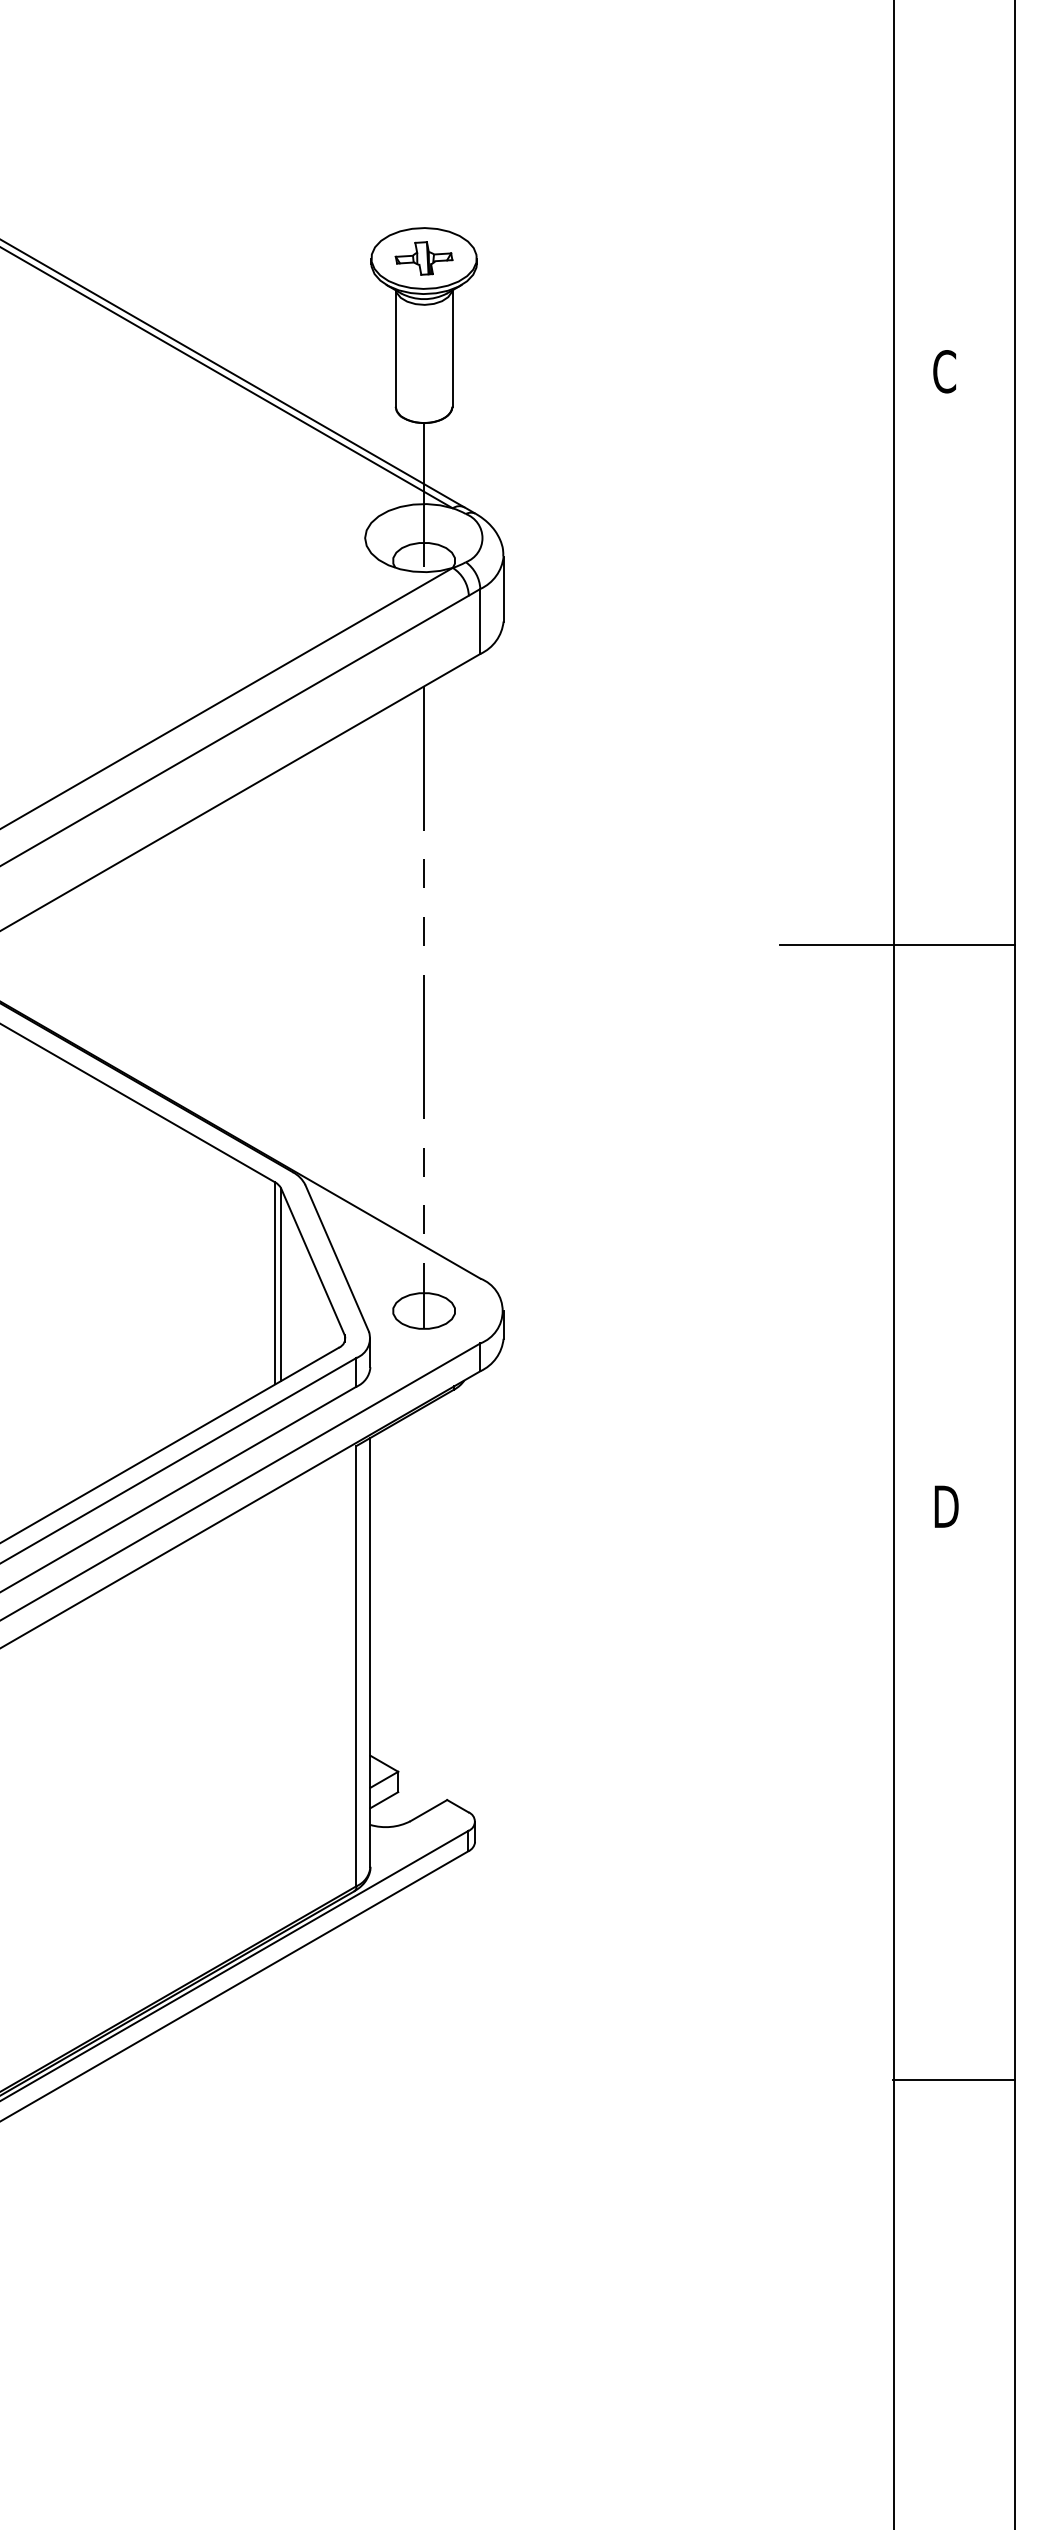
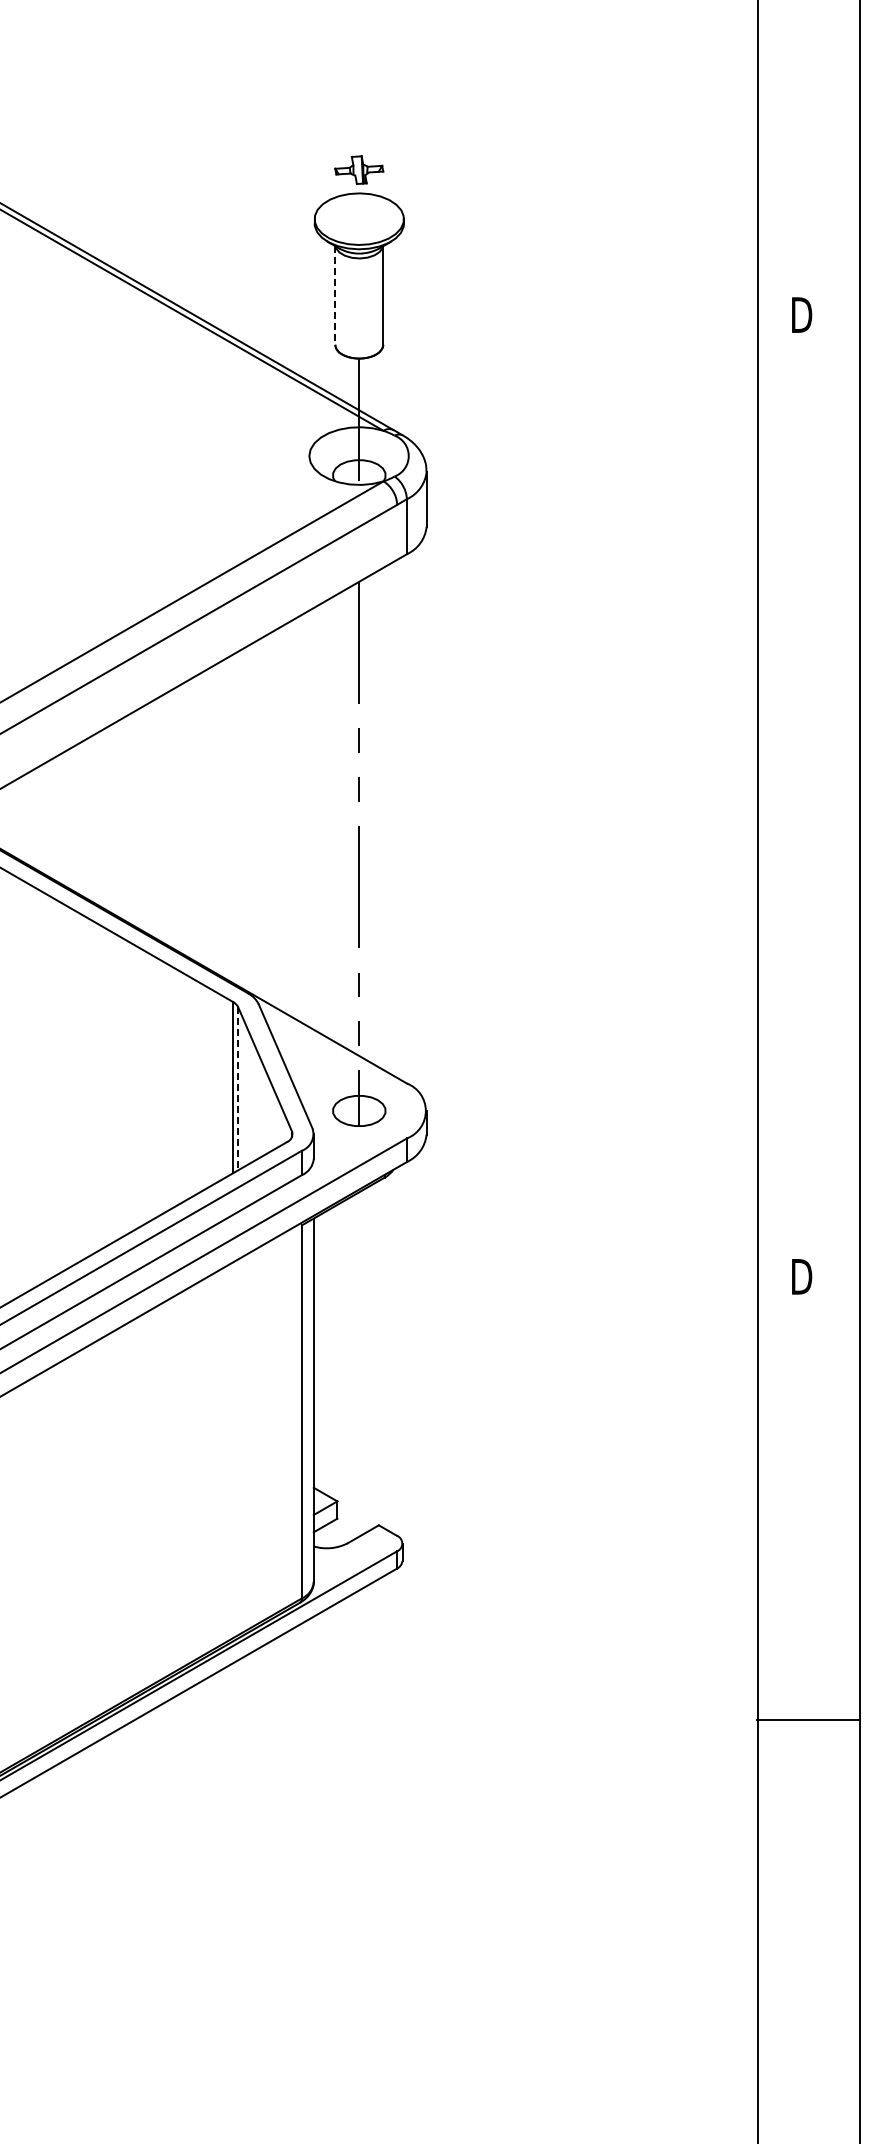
part: (424, 257) -> (359, 169), moved
line: (396, 348) -> (335, 295), solid -> dashed
text: (946, 370) -> (801, 314), C -> D
line: (897, 944) -> (760, 800), removed
line: (281, 1284) -> (238, 1088), solid -> dashed
line: (954, 2079) -> (808, 1720), moved

